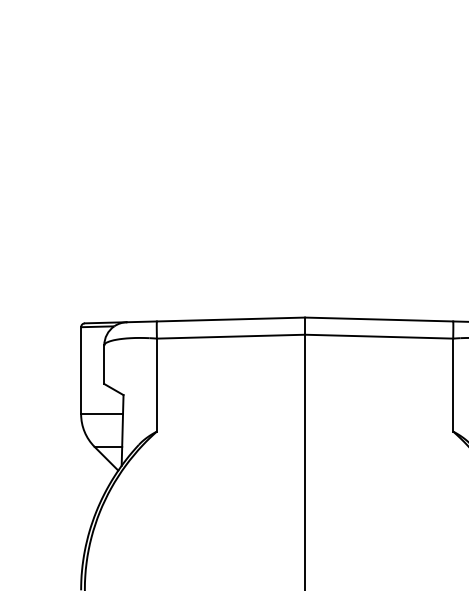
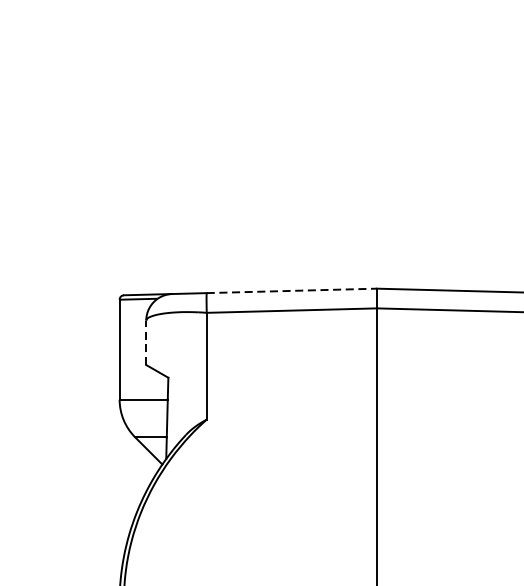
line: (231, 319) -> (292, 290), solid -> dashed
line: (104, 364) -> (146, 342), solid -> dashed

